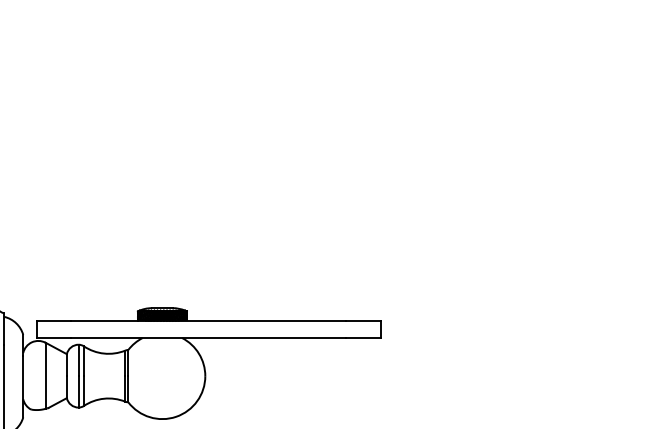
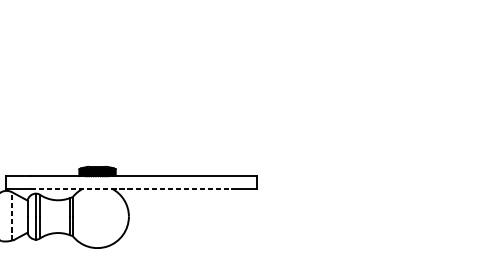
line: (209, 338) -> (131, 189), solid -> dashed
line: (45, 375) -> (11, 216), solid -> dashed

